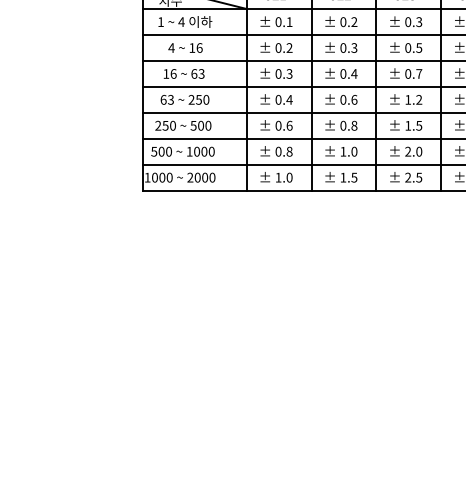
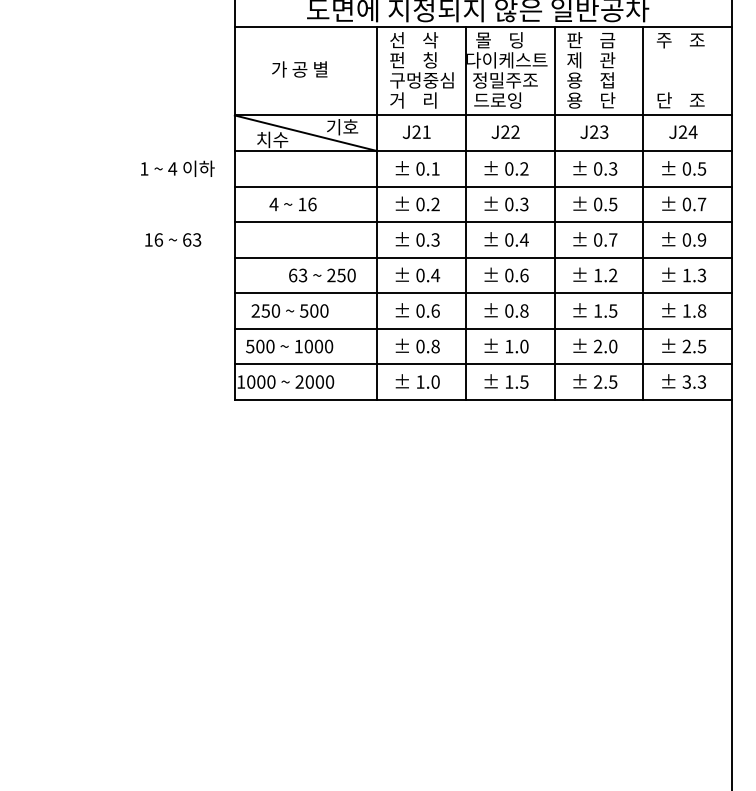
text: (185, 21) -> (177, 168), moved
text: (184, 73) -> (173, 239), moved
text: (185, 99) -> (322, 275), moved

